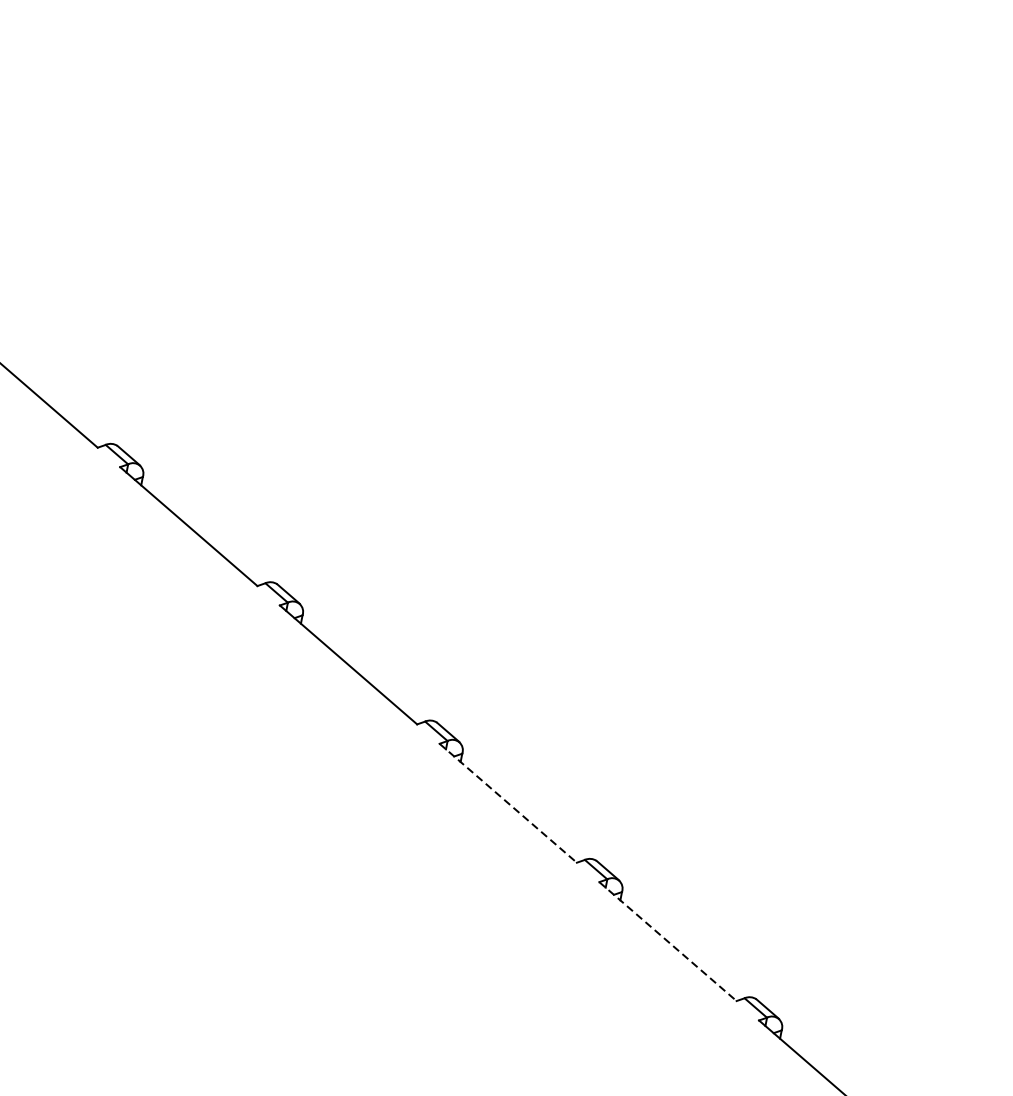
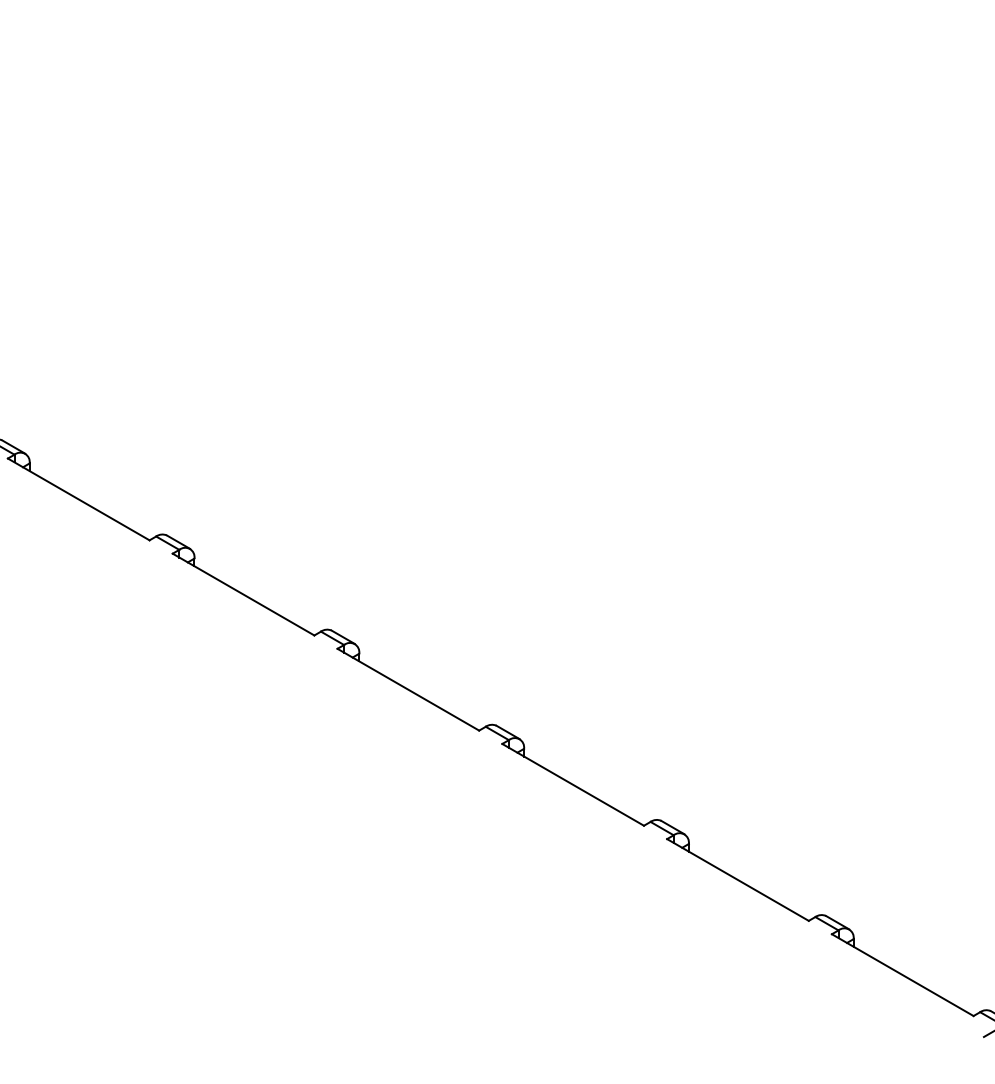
line: (508, 802) -> (573, 784), dashed -> solid
line: (667, 940) -> (737, 879), dashed -> solid

